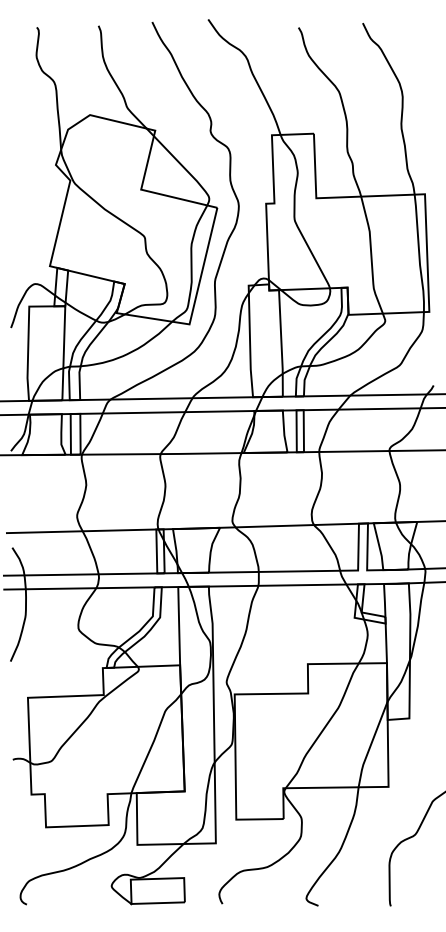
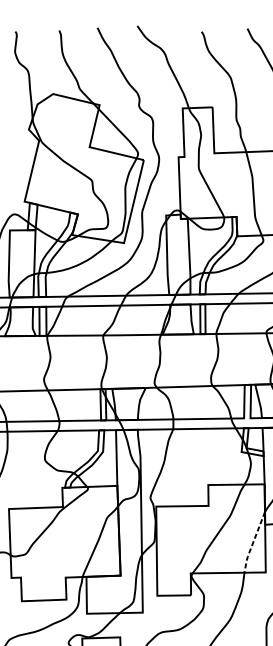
line: (370, 745) -> (252, 542), solid -> dashed

